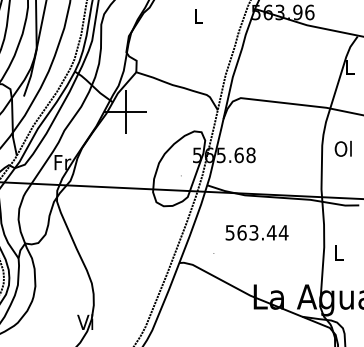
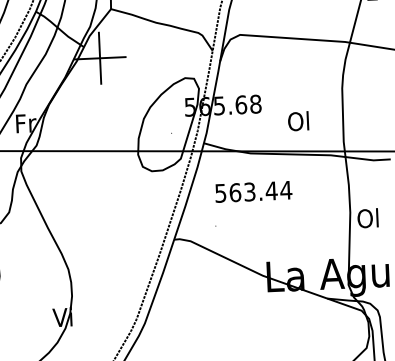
text: (342, 148) -> (297, 120), moved
text: (256, 232) -> (252, 191), moved
text: (338, 252) -> (368, 218), L -> Ol

